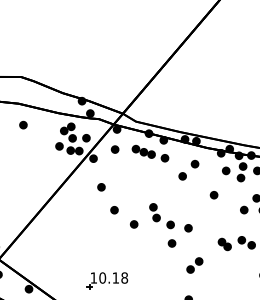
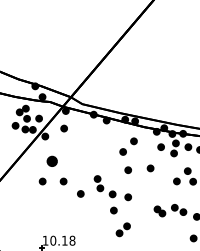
part: (150, 153) -> (95, 132), removed
part: (101, 187) -> (52, 161), size x1.6
part: (188, 197) -> (128, 170), added
part: (90, 210) -> (42, 181), added
part: (194, 265) -> (123, 229), moved

